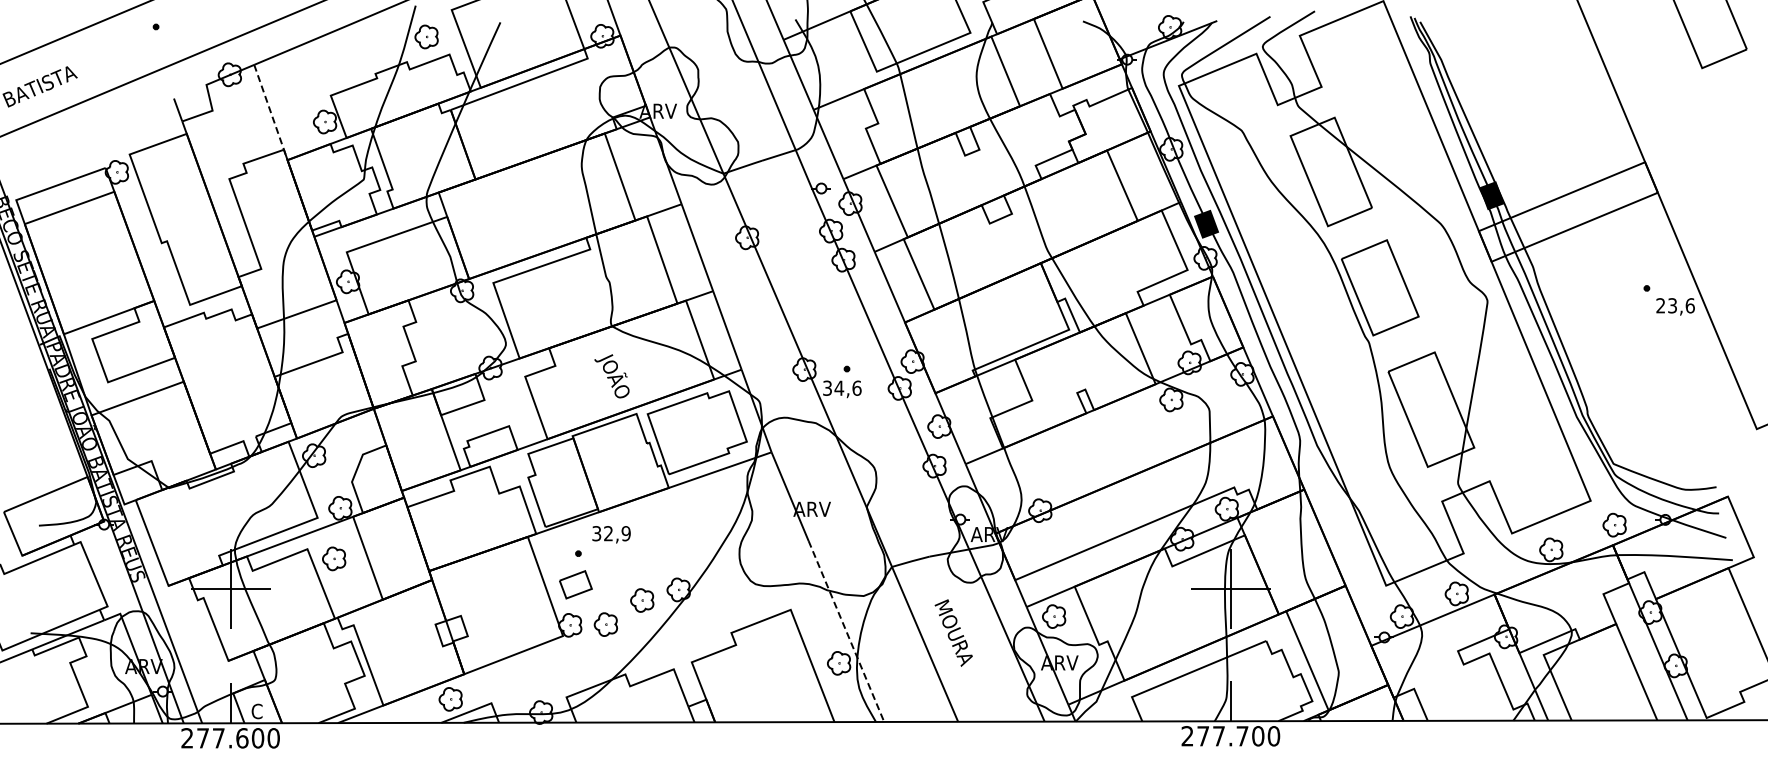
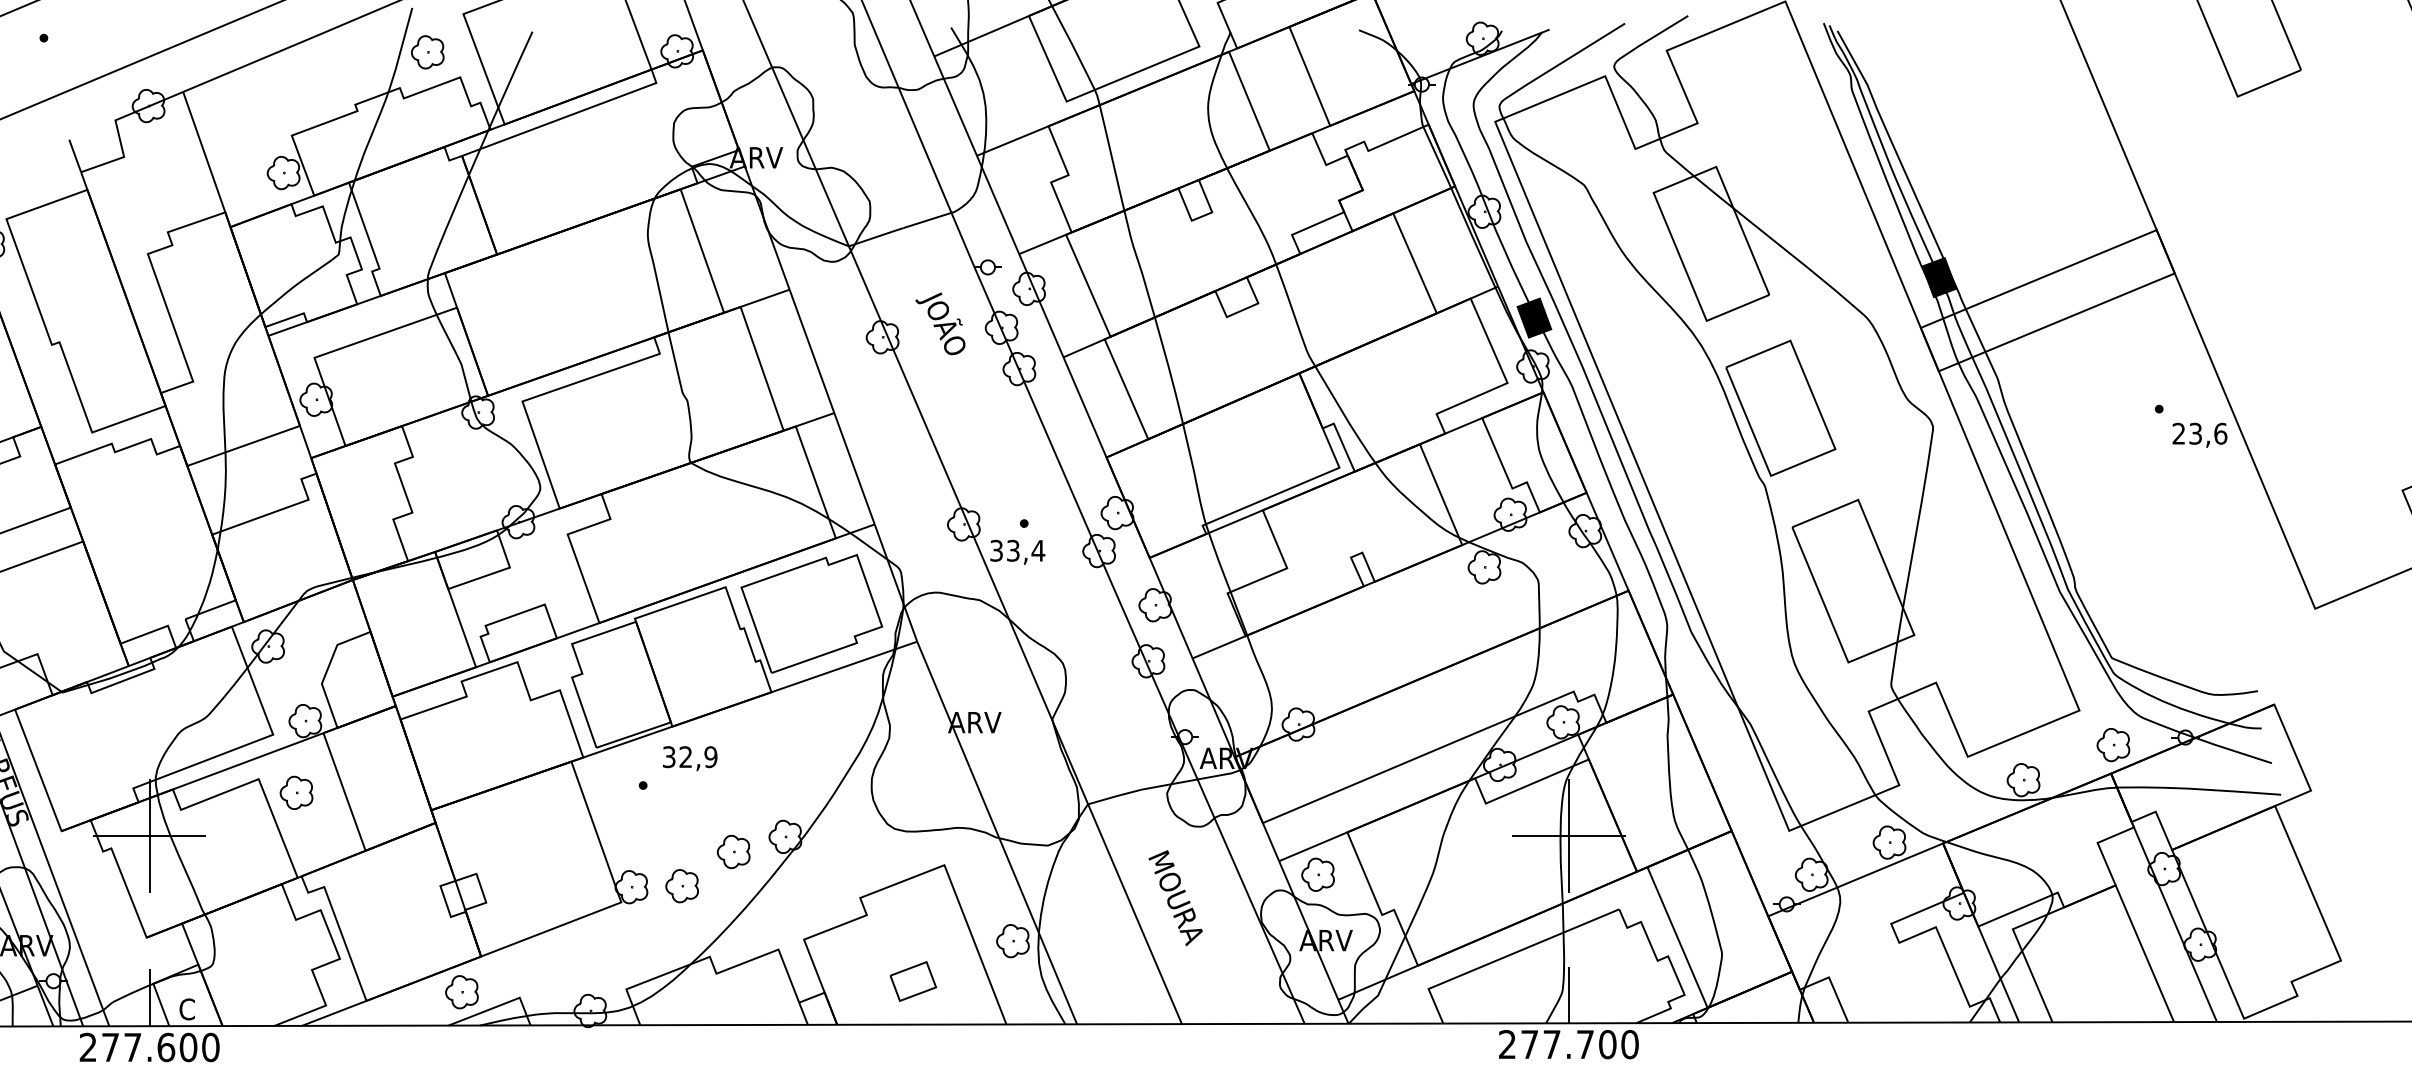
line: (271, 113) -> (207, 160), dashed -> solid
text: (611, 376) -> (939, 324), moved
text: (847, 387) -> (1024, 549), 34,6 -> 33,4
part: (575, 584) -> (912, 981), moved
line: (846, 631) -> (1023, 895), dashed -> solid

